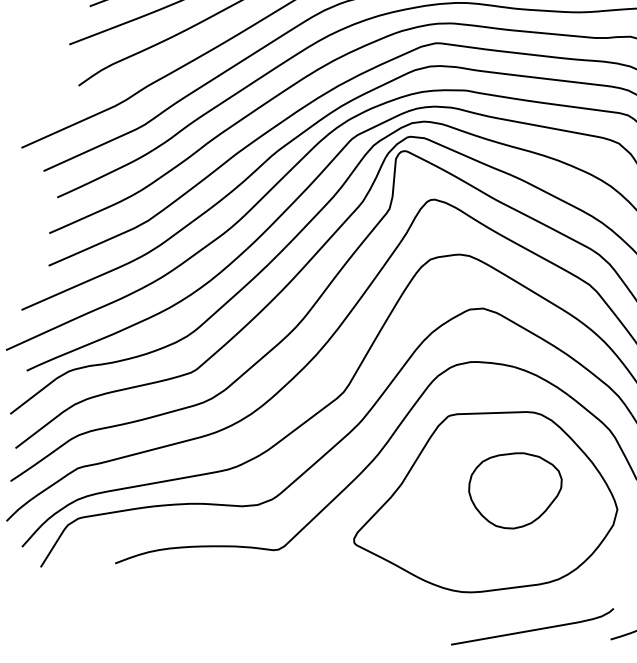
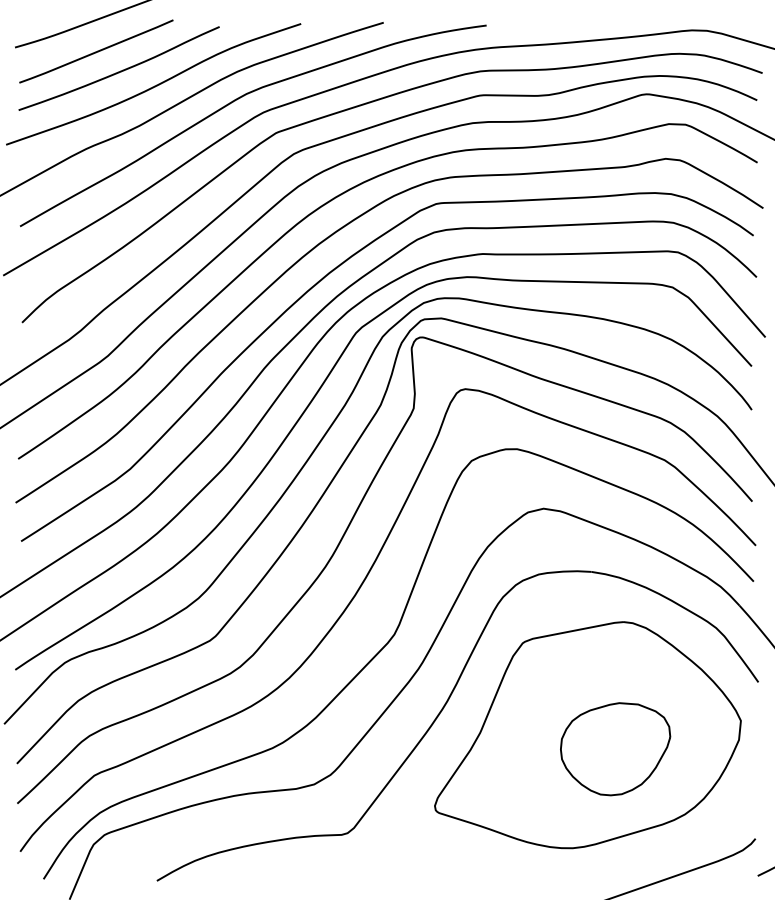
part: (514, 490) -> (615, 749), moved

